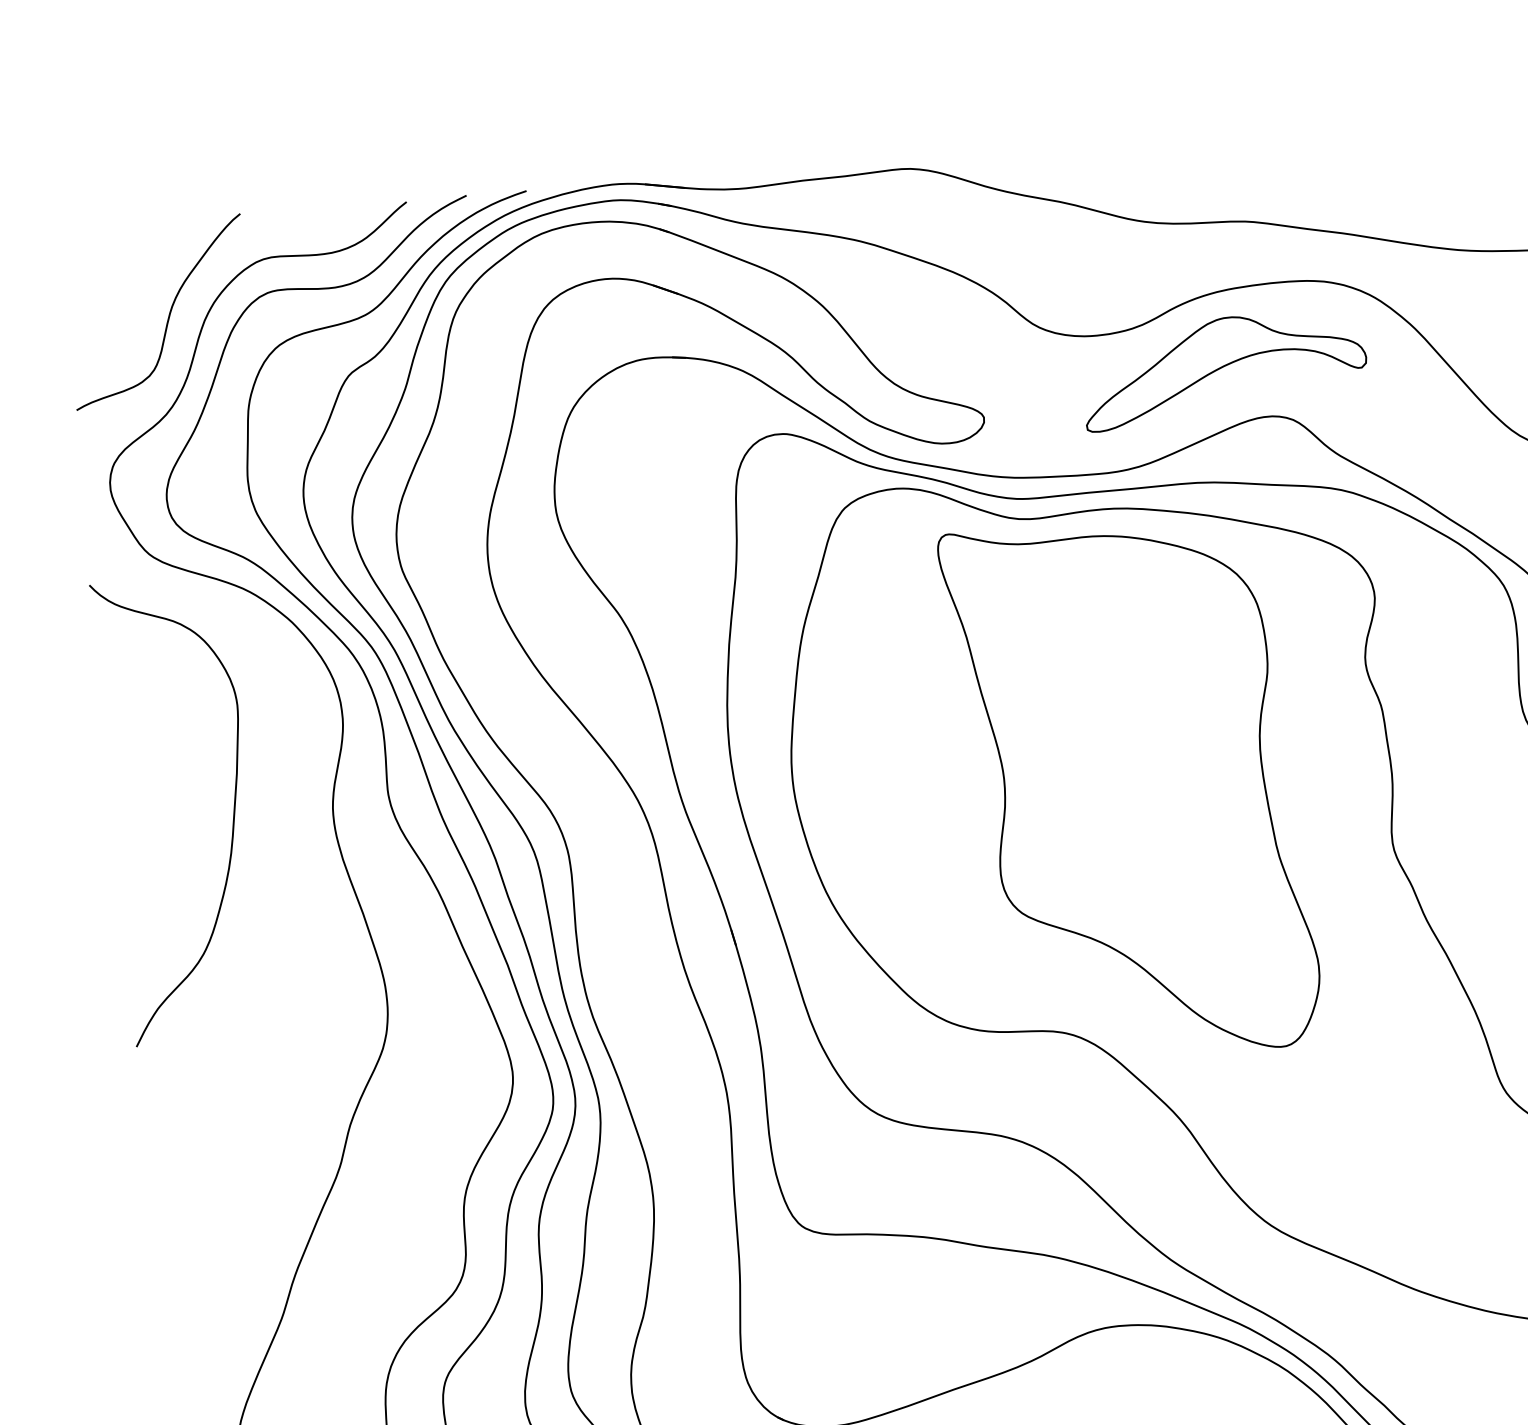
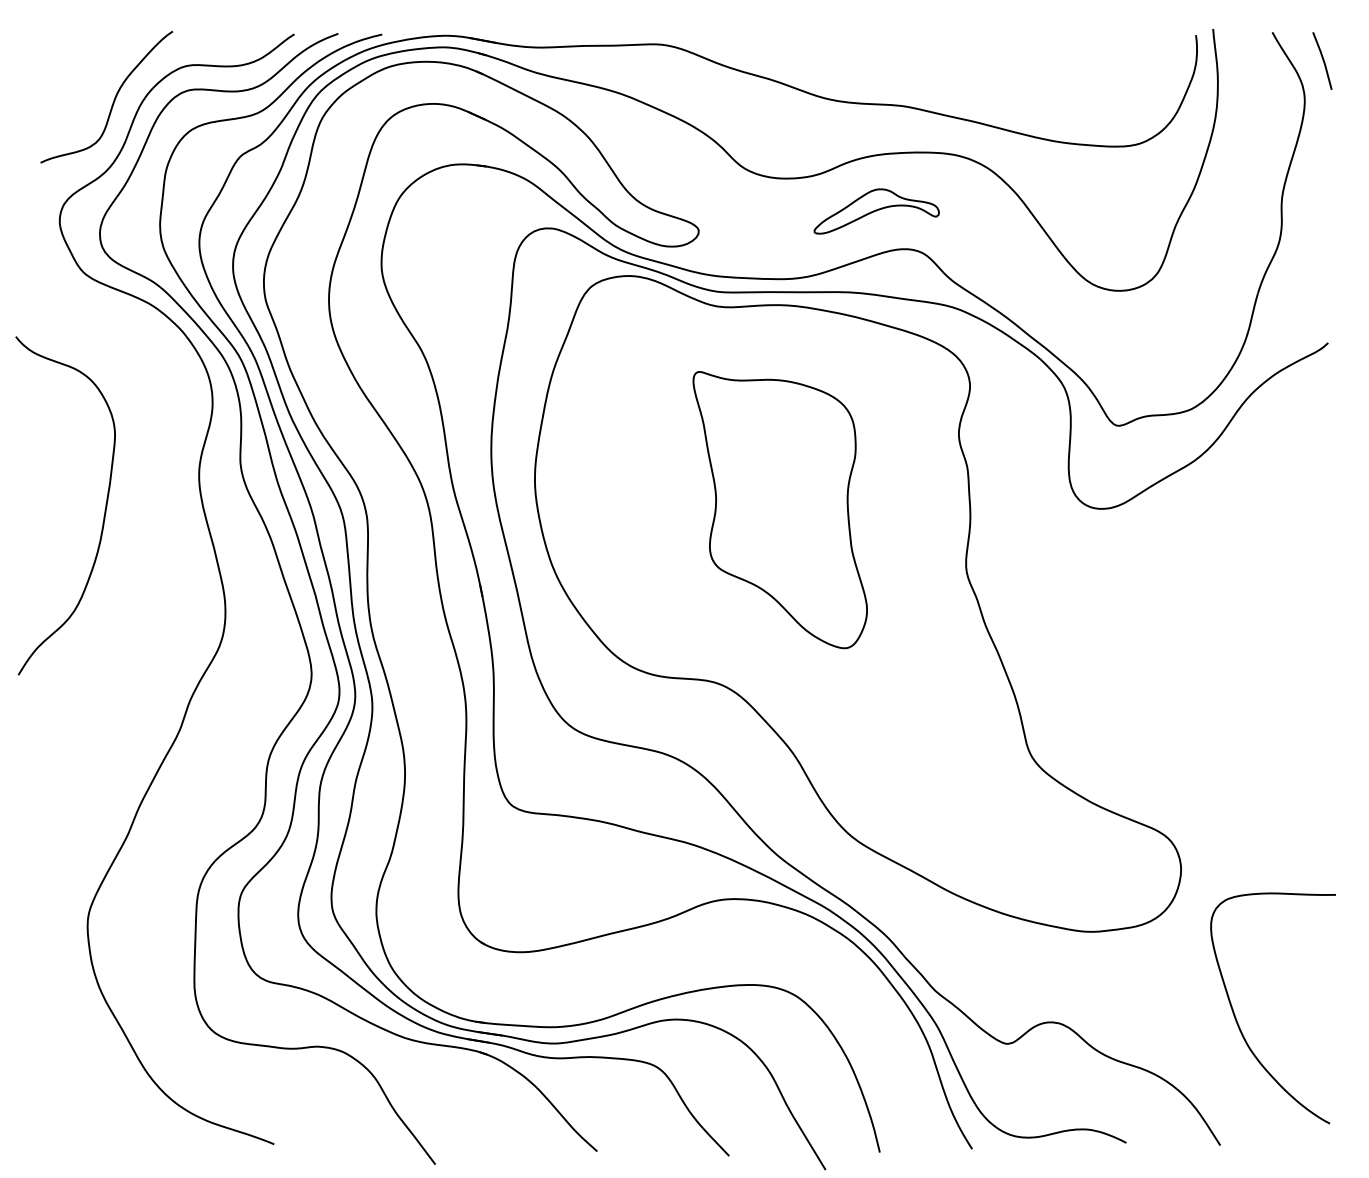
part: (1224, 368) -> (876, 211), size x0.6
part: (1131, 788) -> (780, 509), size x0.7
curve: (232, 811) -> (104, 510), moved

